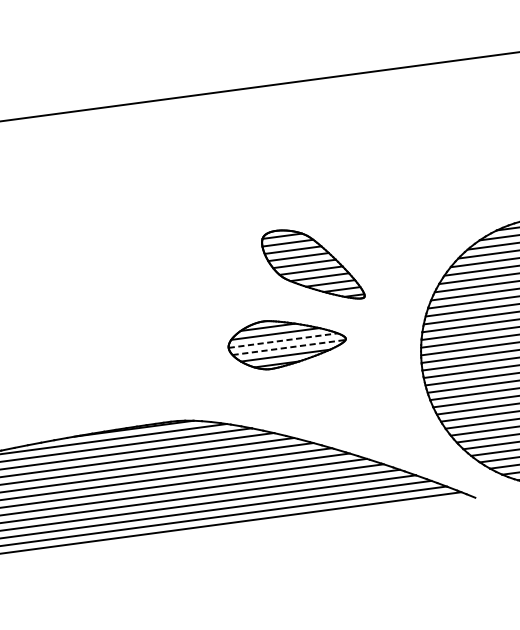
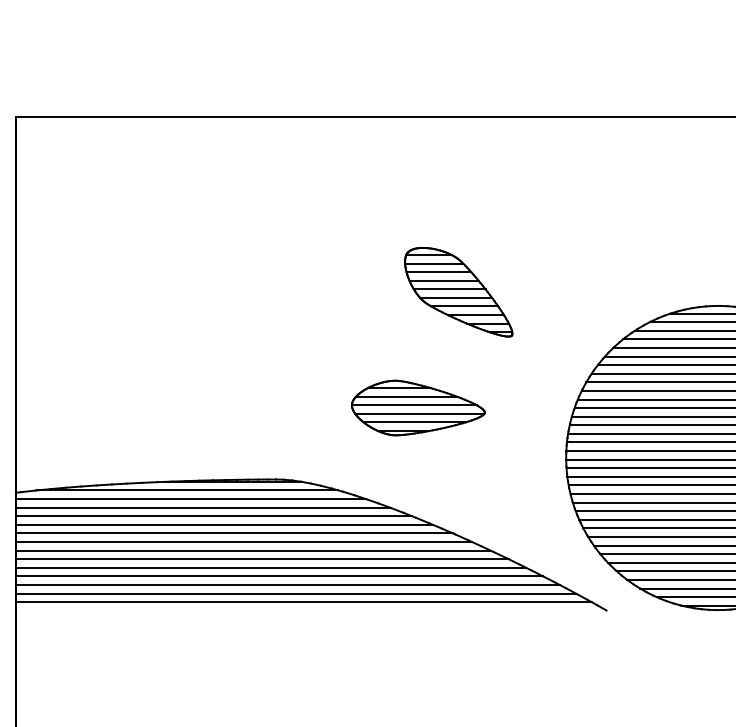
part: (312, 265) -> (458, 292), moved
line: (283, 340) -> (414, 405), dashed -> solid
line: (288, 347) -> (419, 413), dashed -> solid

